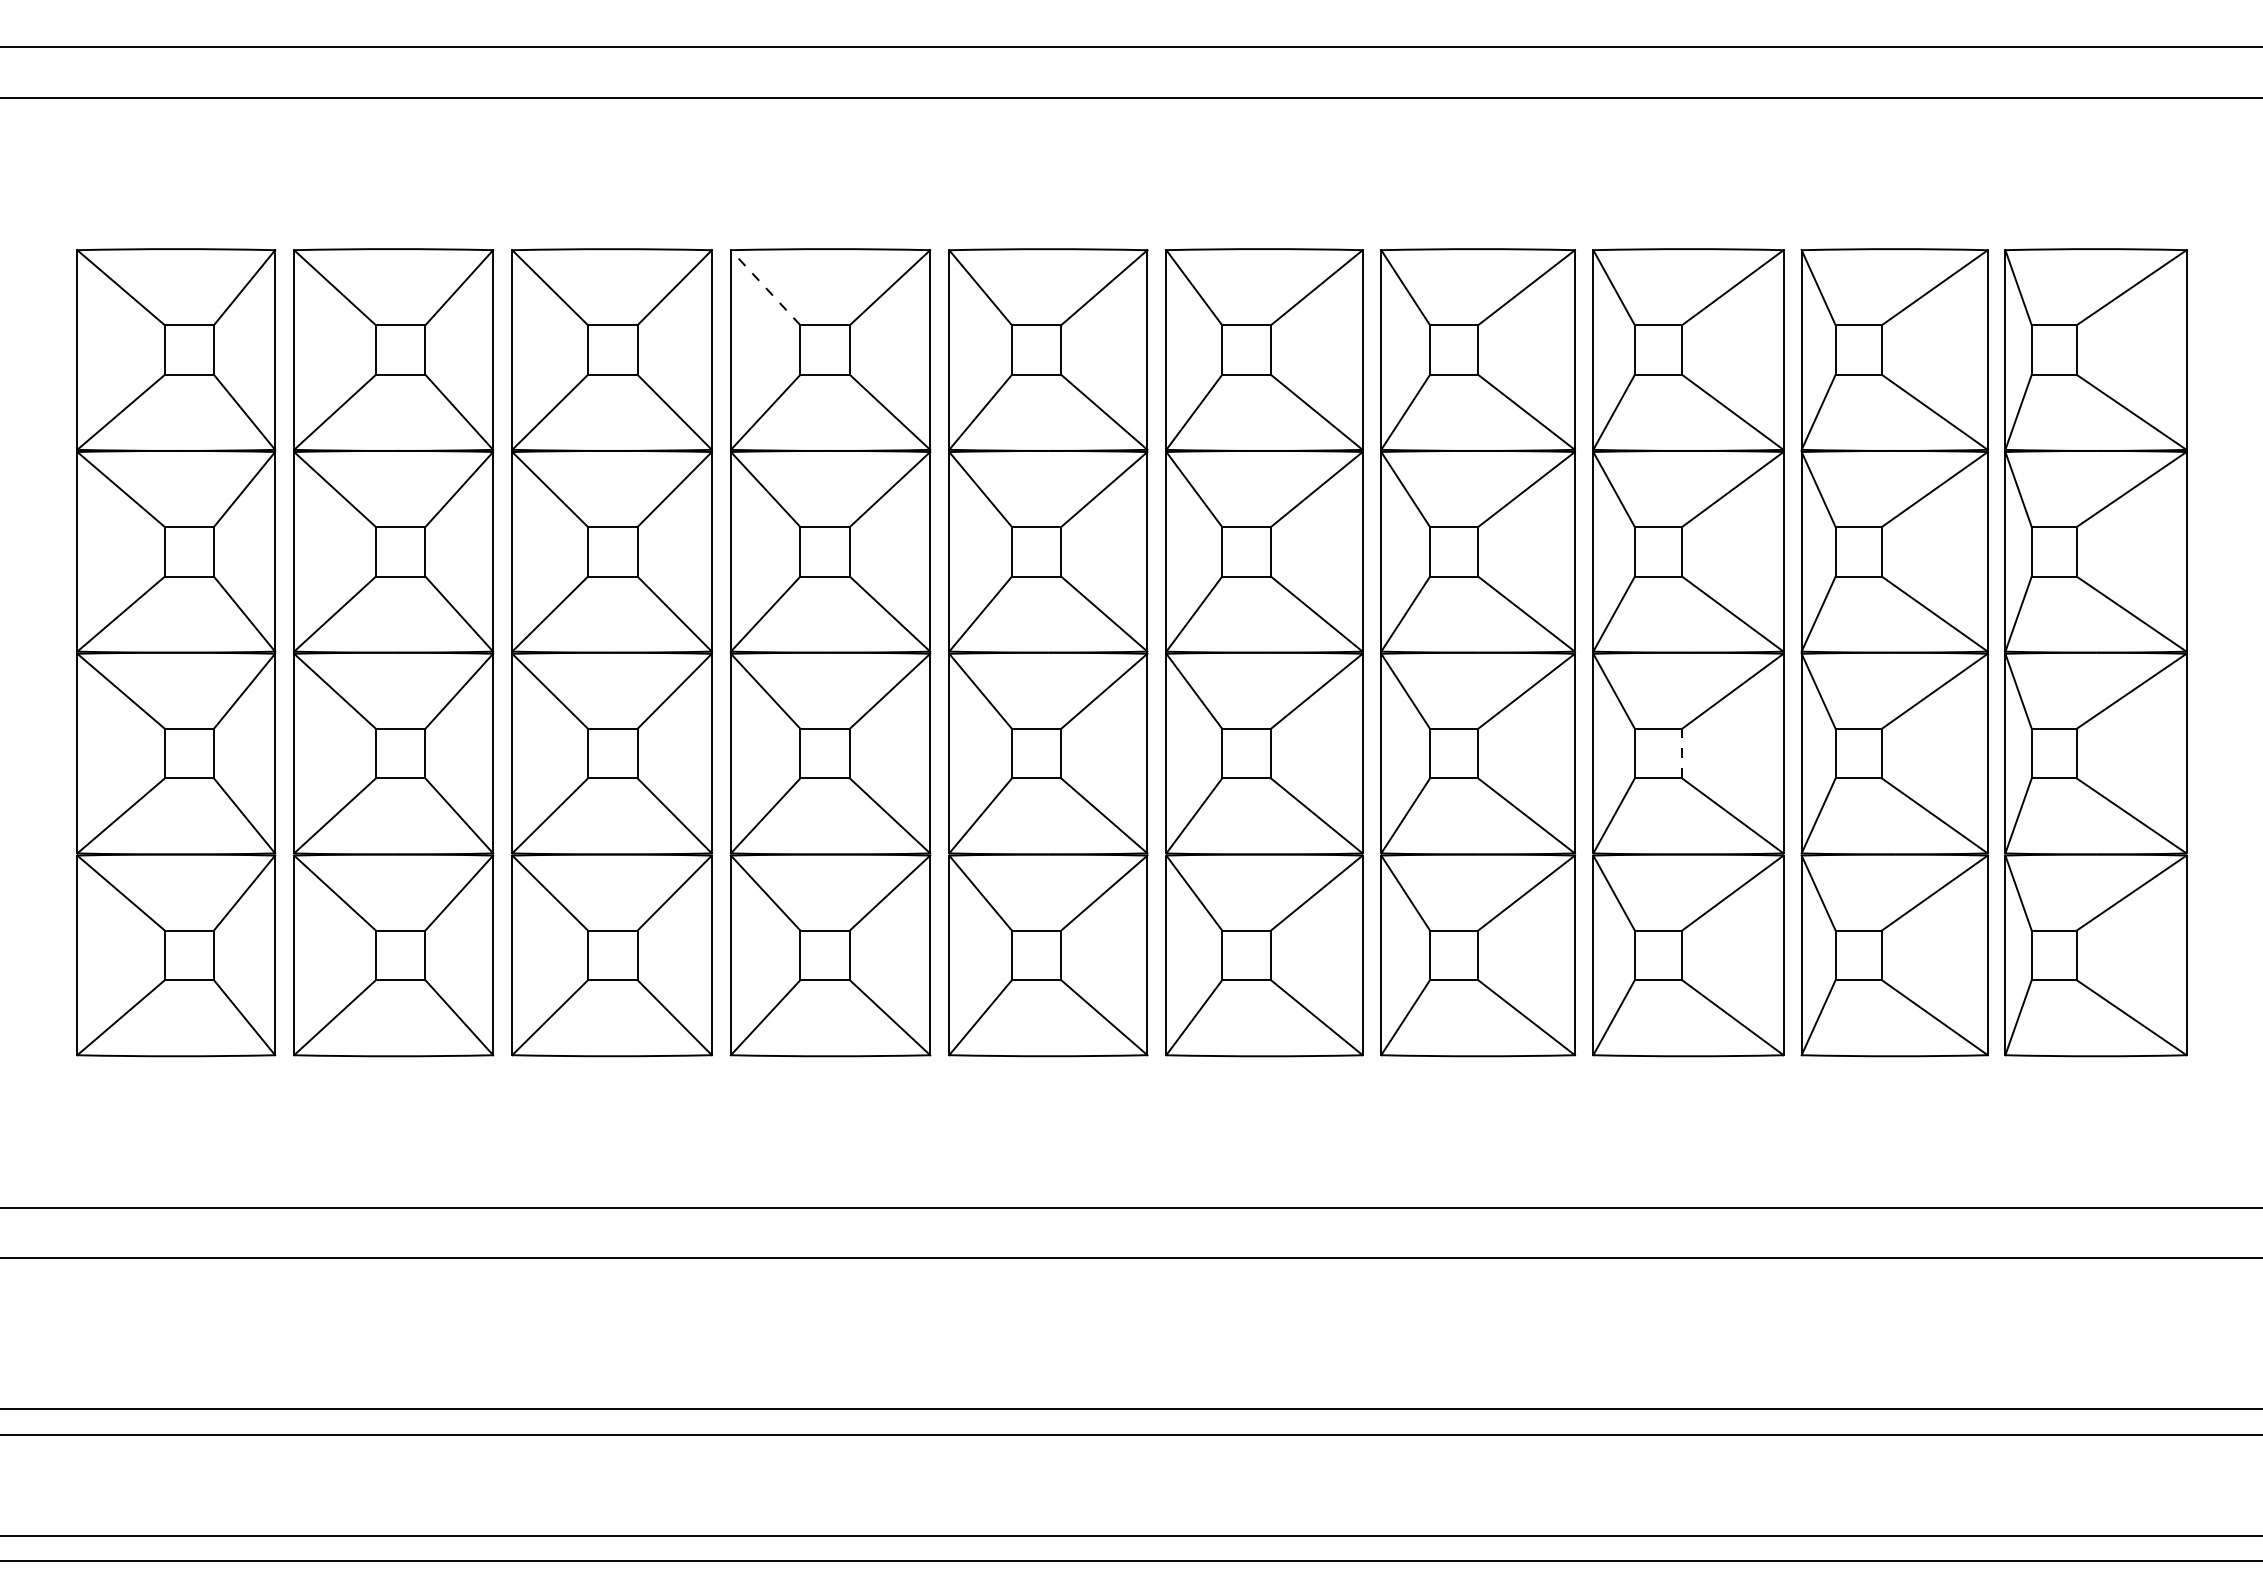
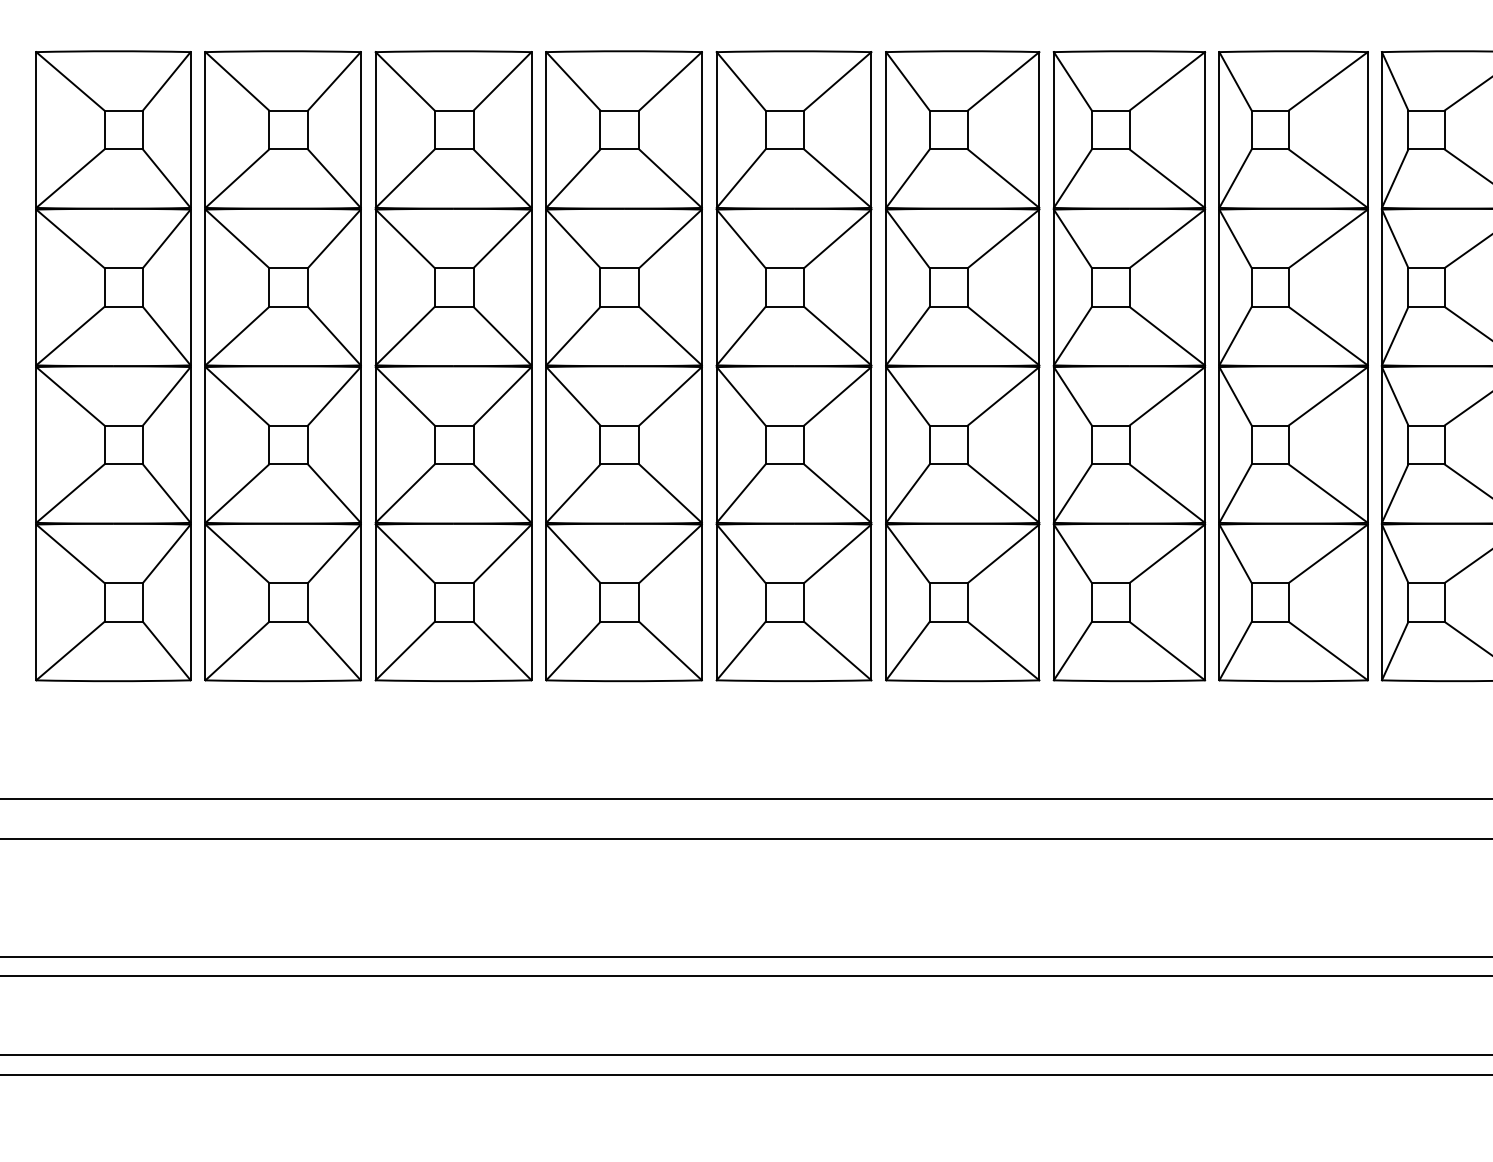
line: (765, 287) -> (573, 81), dashed -> solid
line: (1682, 753) -> (1288, 444), dashed -> solid

